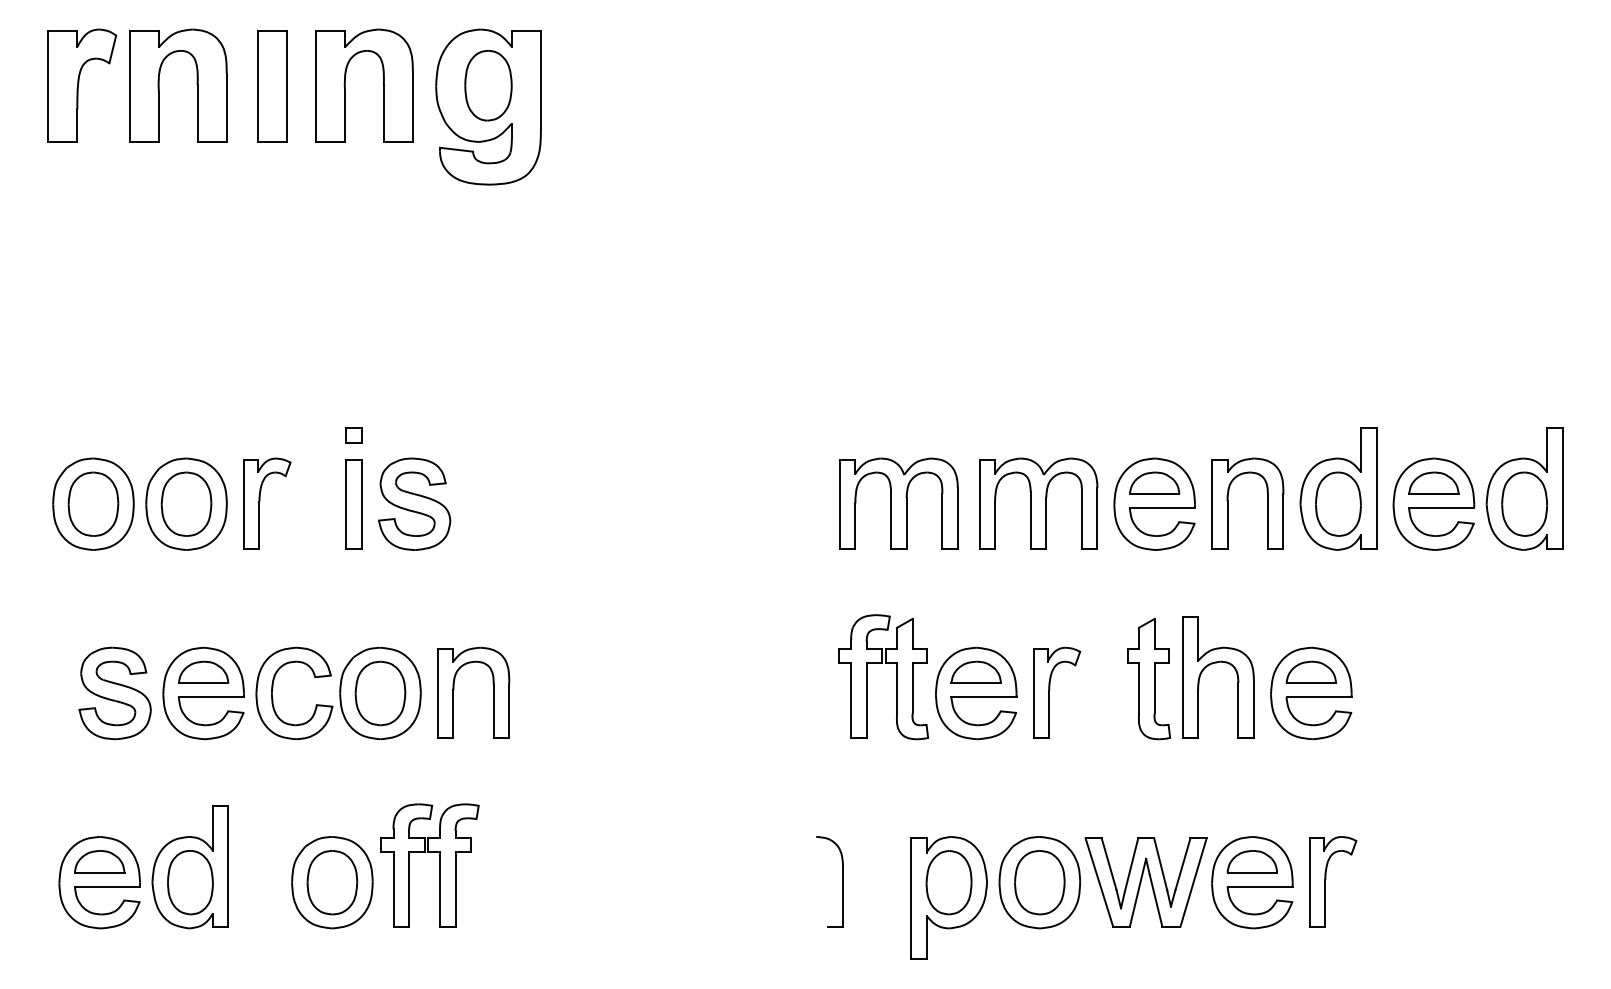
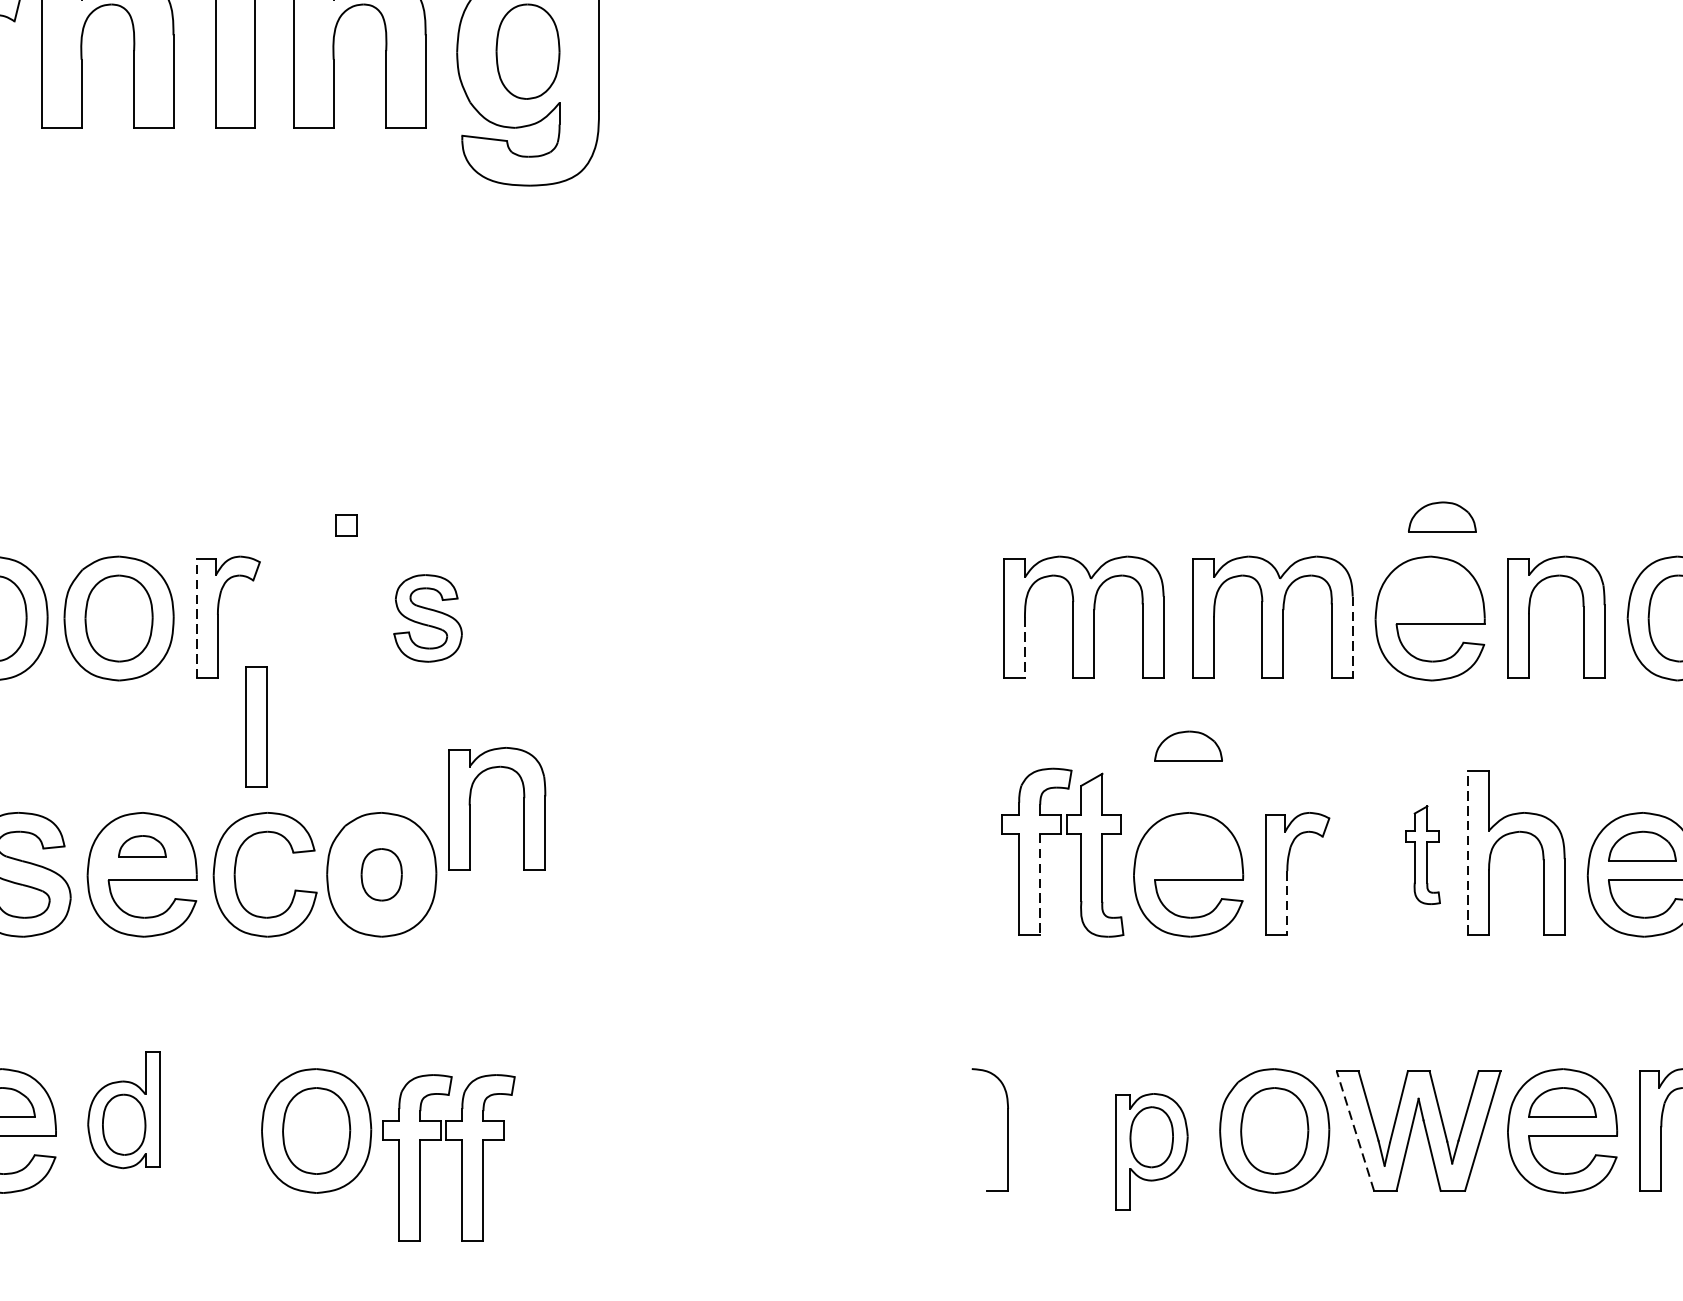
part: (1154, 482) -> (1442, 515), moved
line: (243, 503) -> (196, 617), solid -> dashed
part: (414, 503) -> (427, 617), size x0.7
part: (353, 504) -> (255, 727), moved
line: (1097, 518) -> (1352, 637), solid -> dashed
line: (855, 526) -> (1025, 648), solid -> dashed
part: (203, 671) -> (142, 845), size x0.7
part: (975, 671) -> (1187, 744), moved
line: (1182, 677) -> (1467, 853), solid -> dashed
part: (1149, 678) -> (1423, 854), size x0.6
part: (454, 689) -> (471, 804), moved
part: (380, 693) -> (381, 874), size x0.6
line: (866, 700) -> (1039, 884), solid -> dashed
line: (1049, 714) -> (1287, 903), solid -> dashed
part: (439, 865) -> (461, 1157), moved
part: (189, 867) -> (123, 1110), size x0.7
line: (1099, 882) -> (1355, 1130), solid -> dashed
part: (948, 897) -> (1150, 1151), size x0.7

